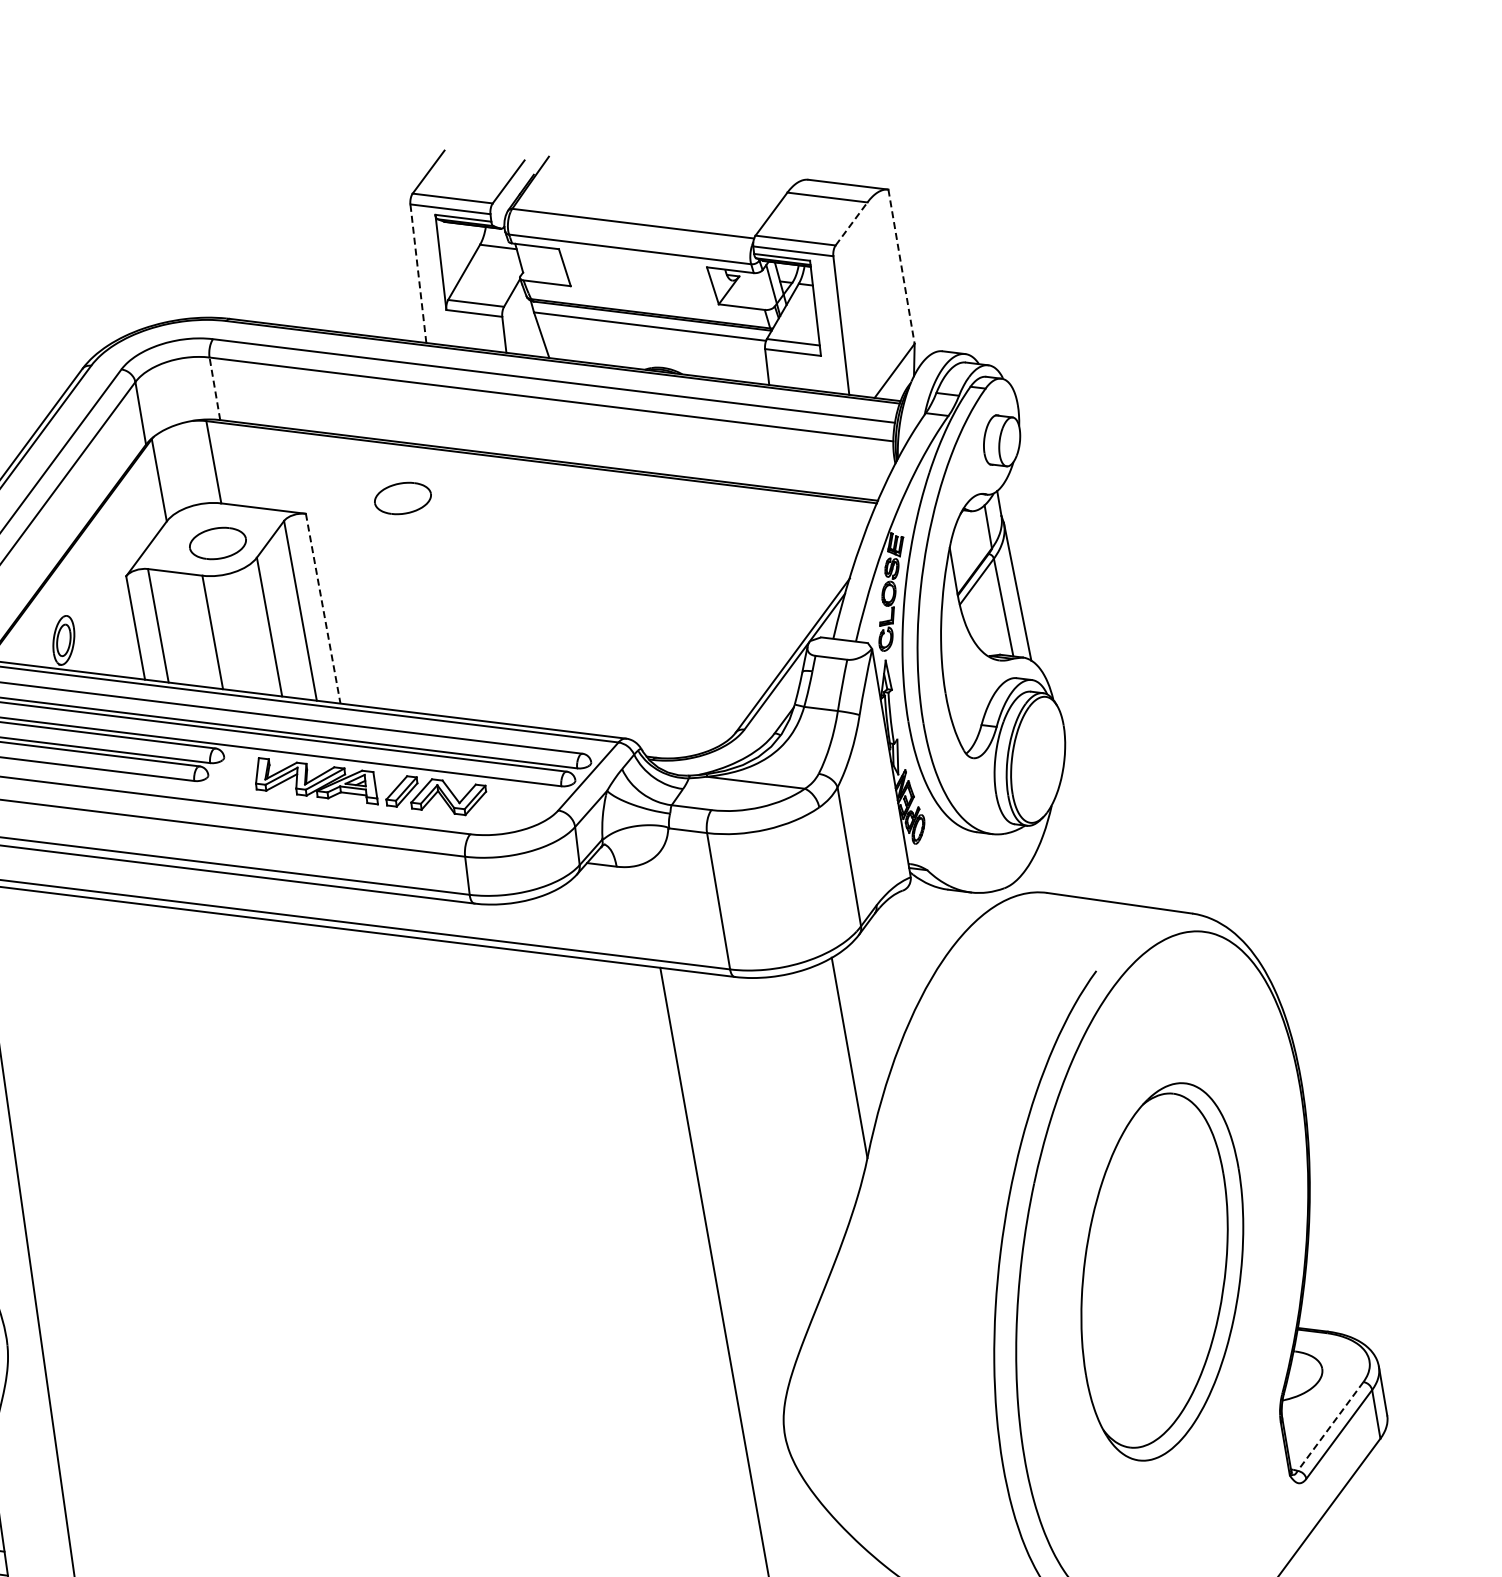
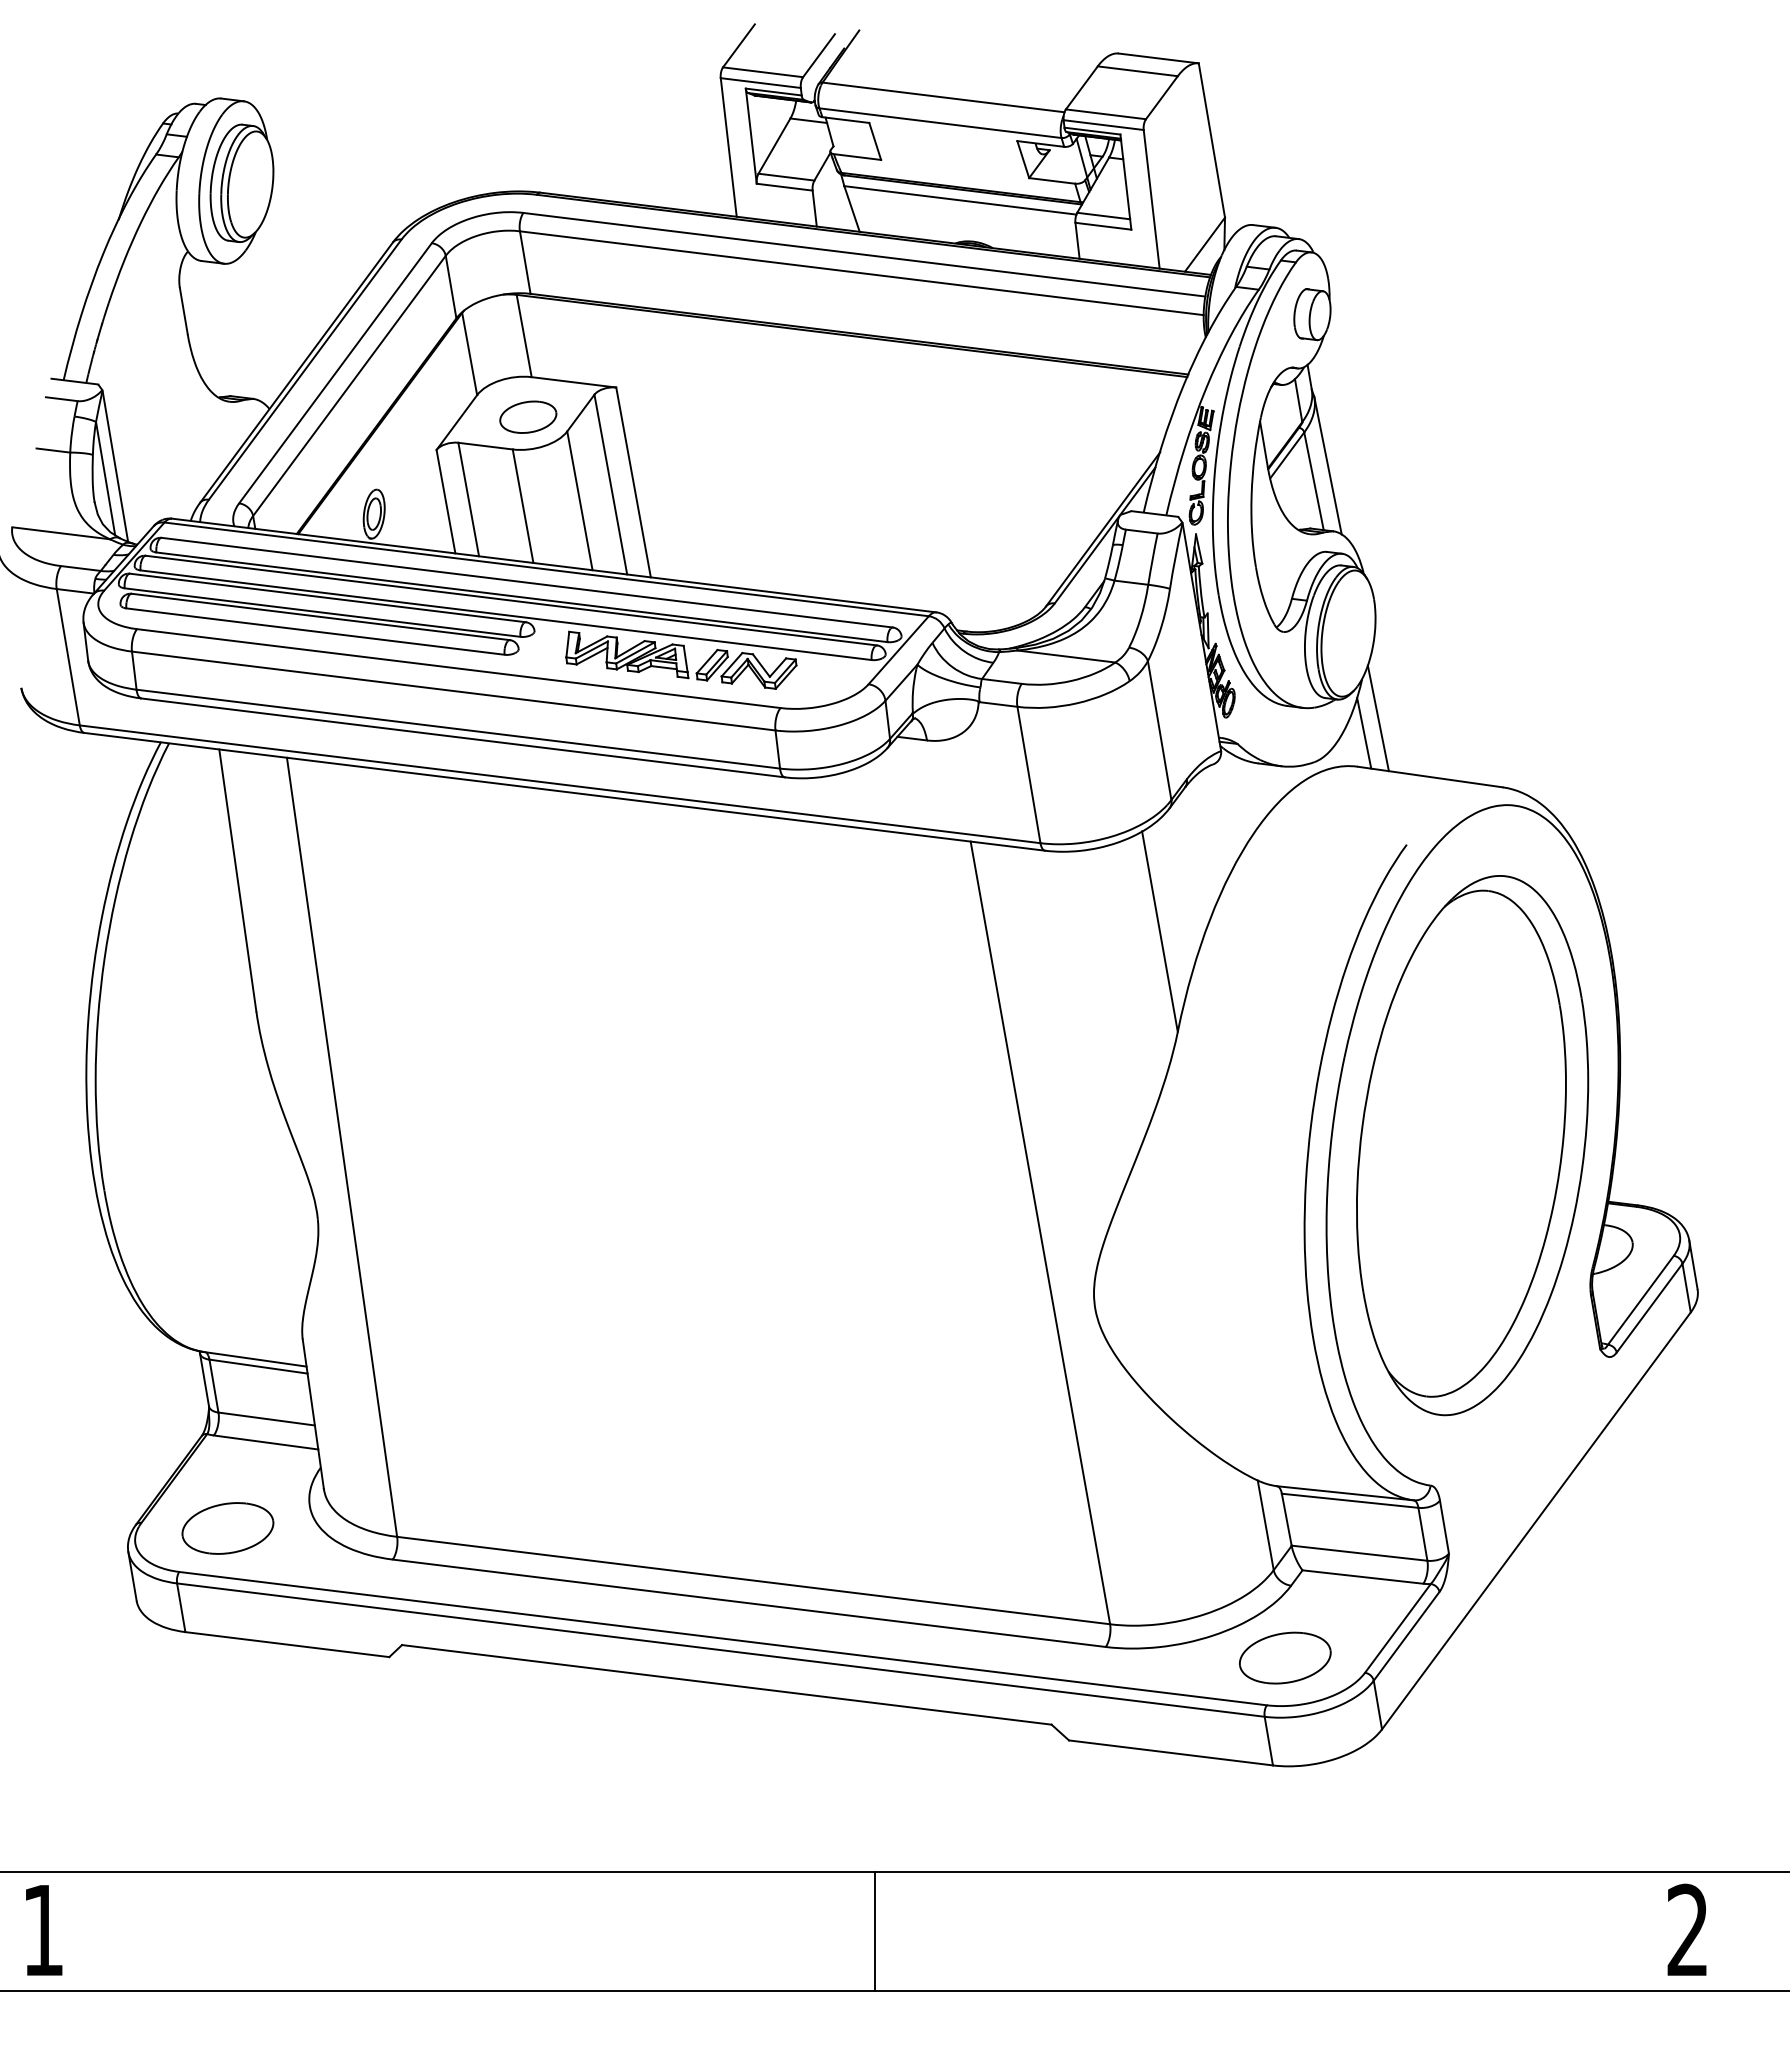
line: (851, 223) -> (1161, 97), dashed -> solid
line: (901, 266) -> (1211, 140), dashed -> solid
line: (418, 273) -> (728, 147), dashed -> solid
line: (215, 388) -> (525, 262), dashed -> solid
part: (403, 497) -> (713, 371), removed
line: (323, 608) -> (633, 482), dashed -> solid
line: (1067, 844) -> (1377, 718), added
line: (1054, 858) -> (1364, 732), added
part: (1162, 1271) -> (1472, 1145), size x1.43
line: (1330, 1426) -> (1640, 1300), dashed -> solid

